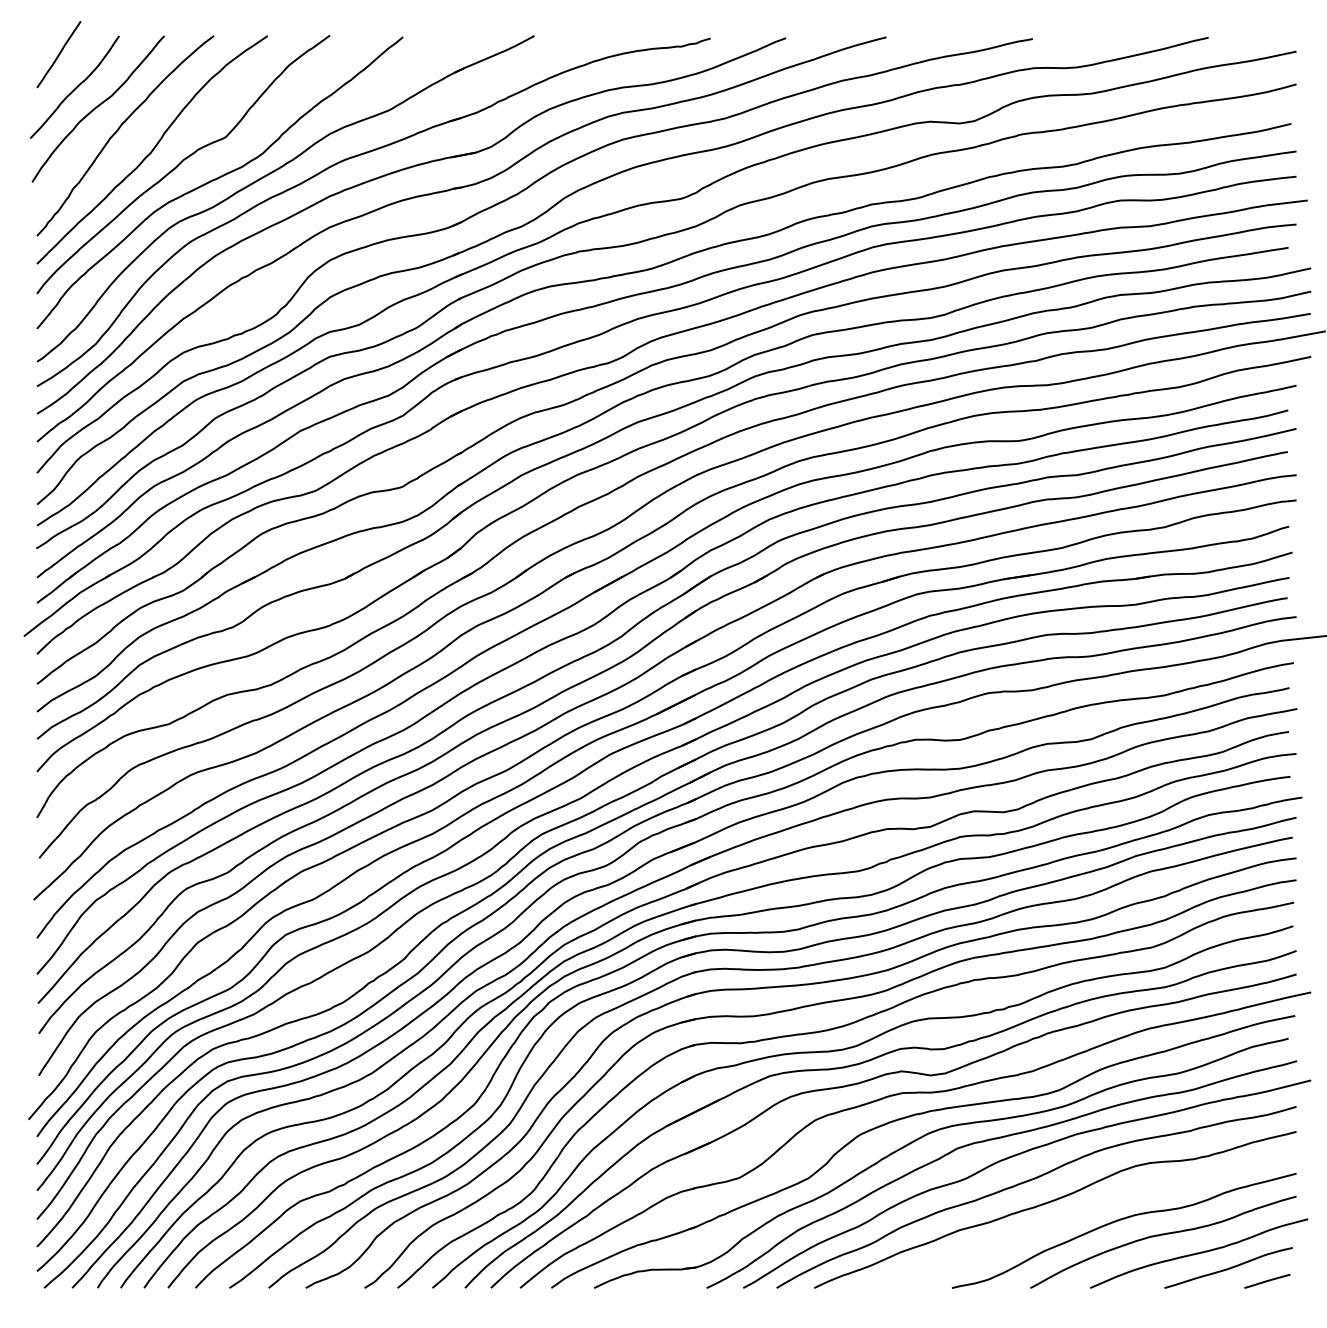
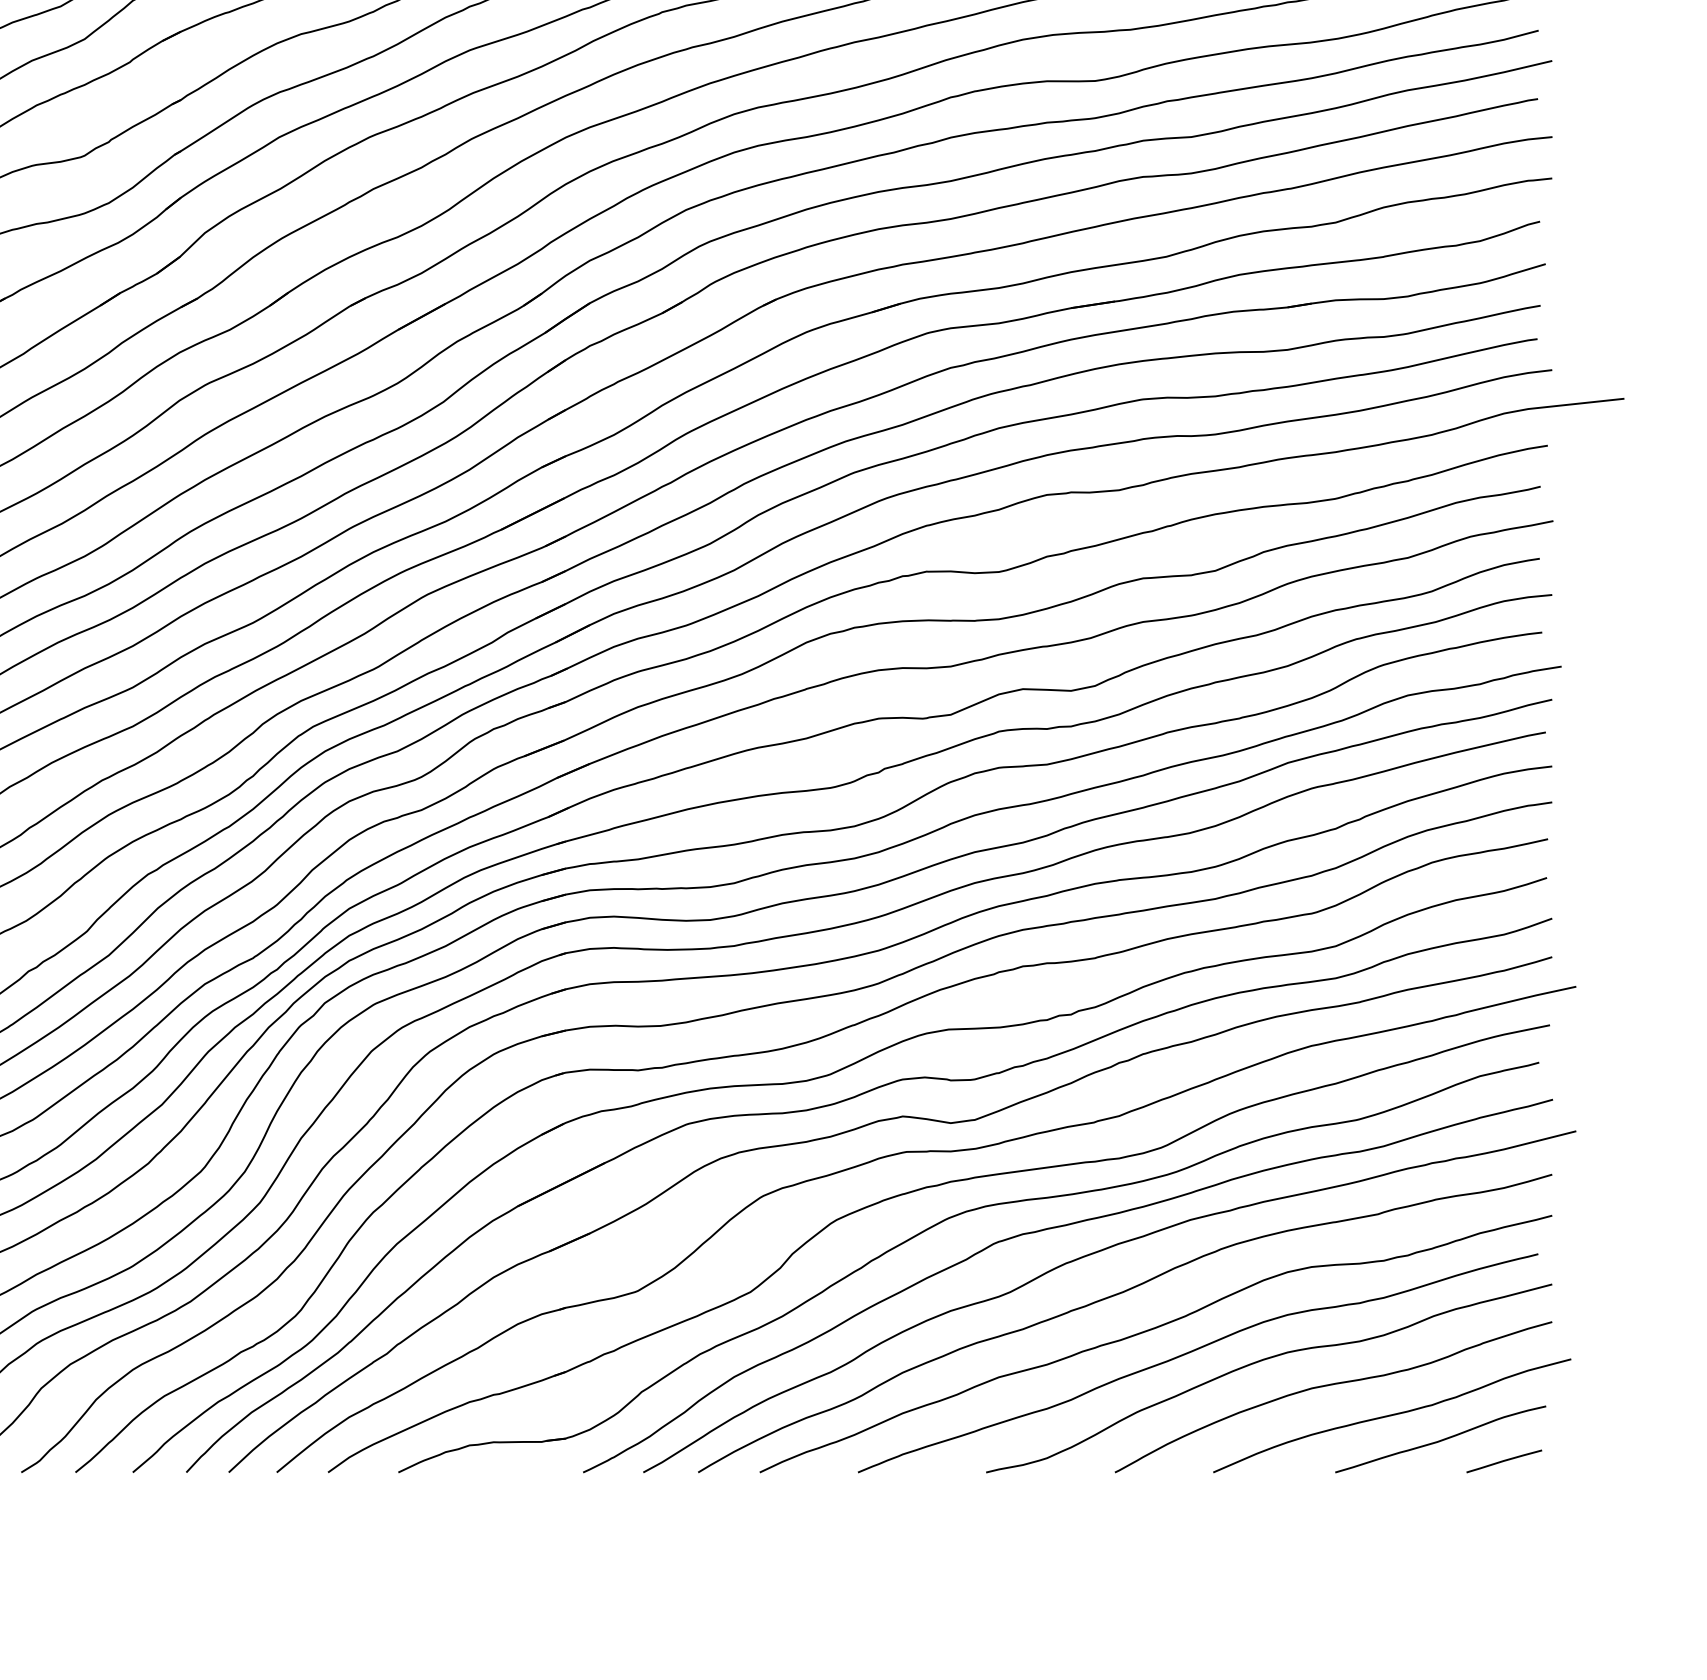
curve: (1077, 1215) -> (1192, 1353), added

